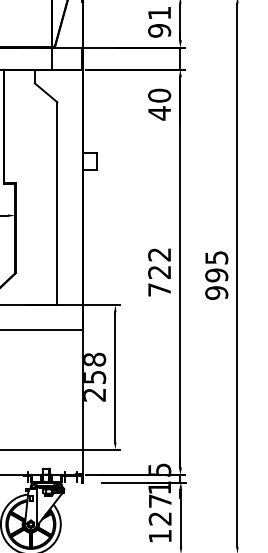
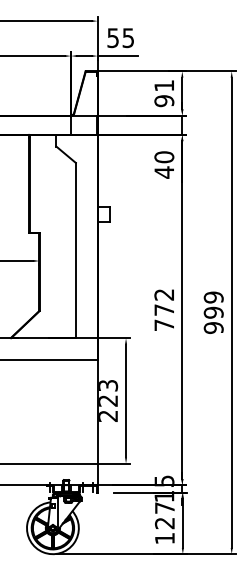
text: (216, 257) -> (213, 297), 995 -> 999
text: (158, 271) -> (163, 309), 722 -> 772
text: (95, 367) -> (108, 392), 258 -> 223

